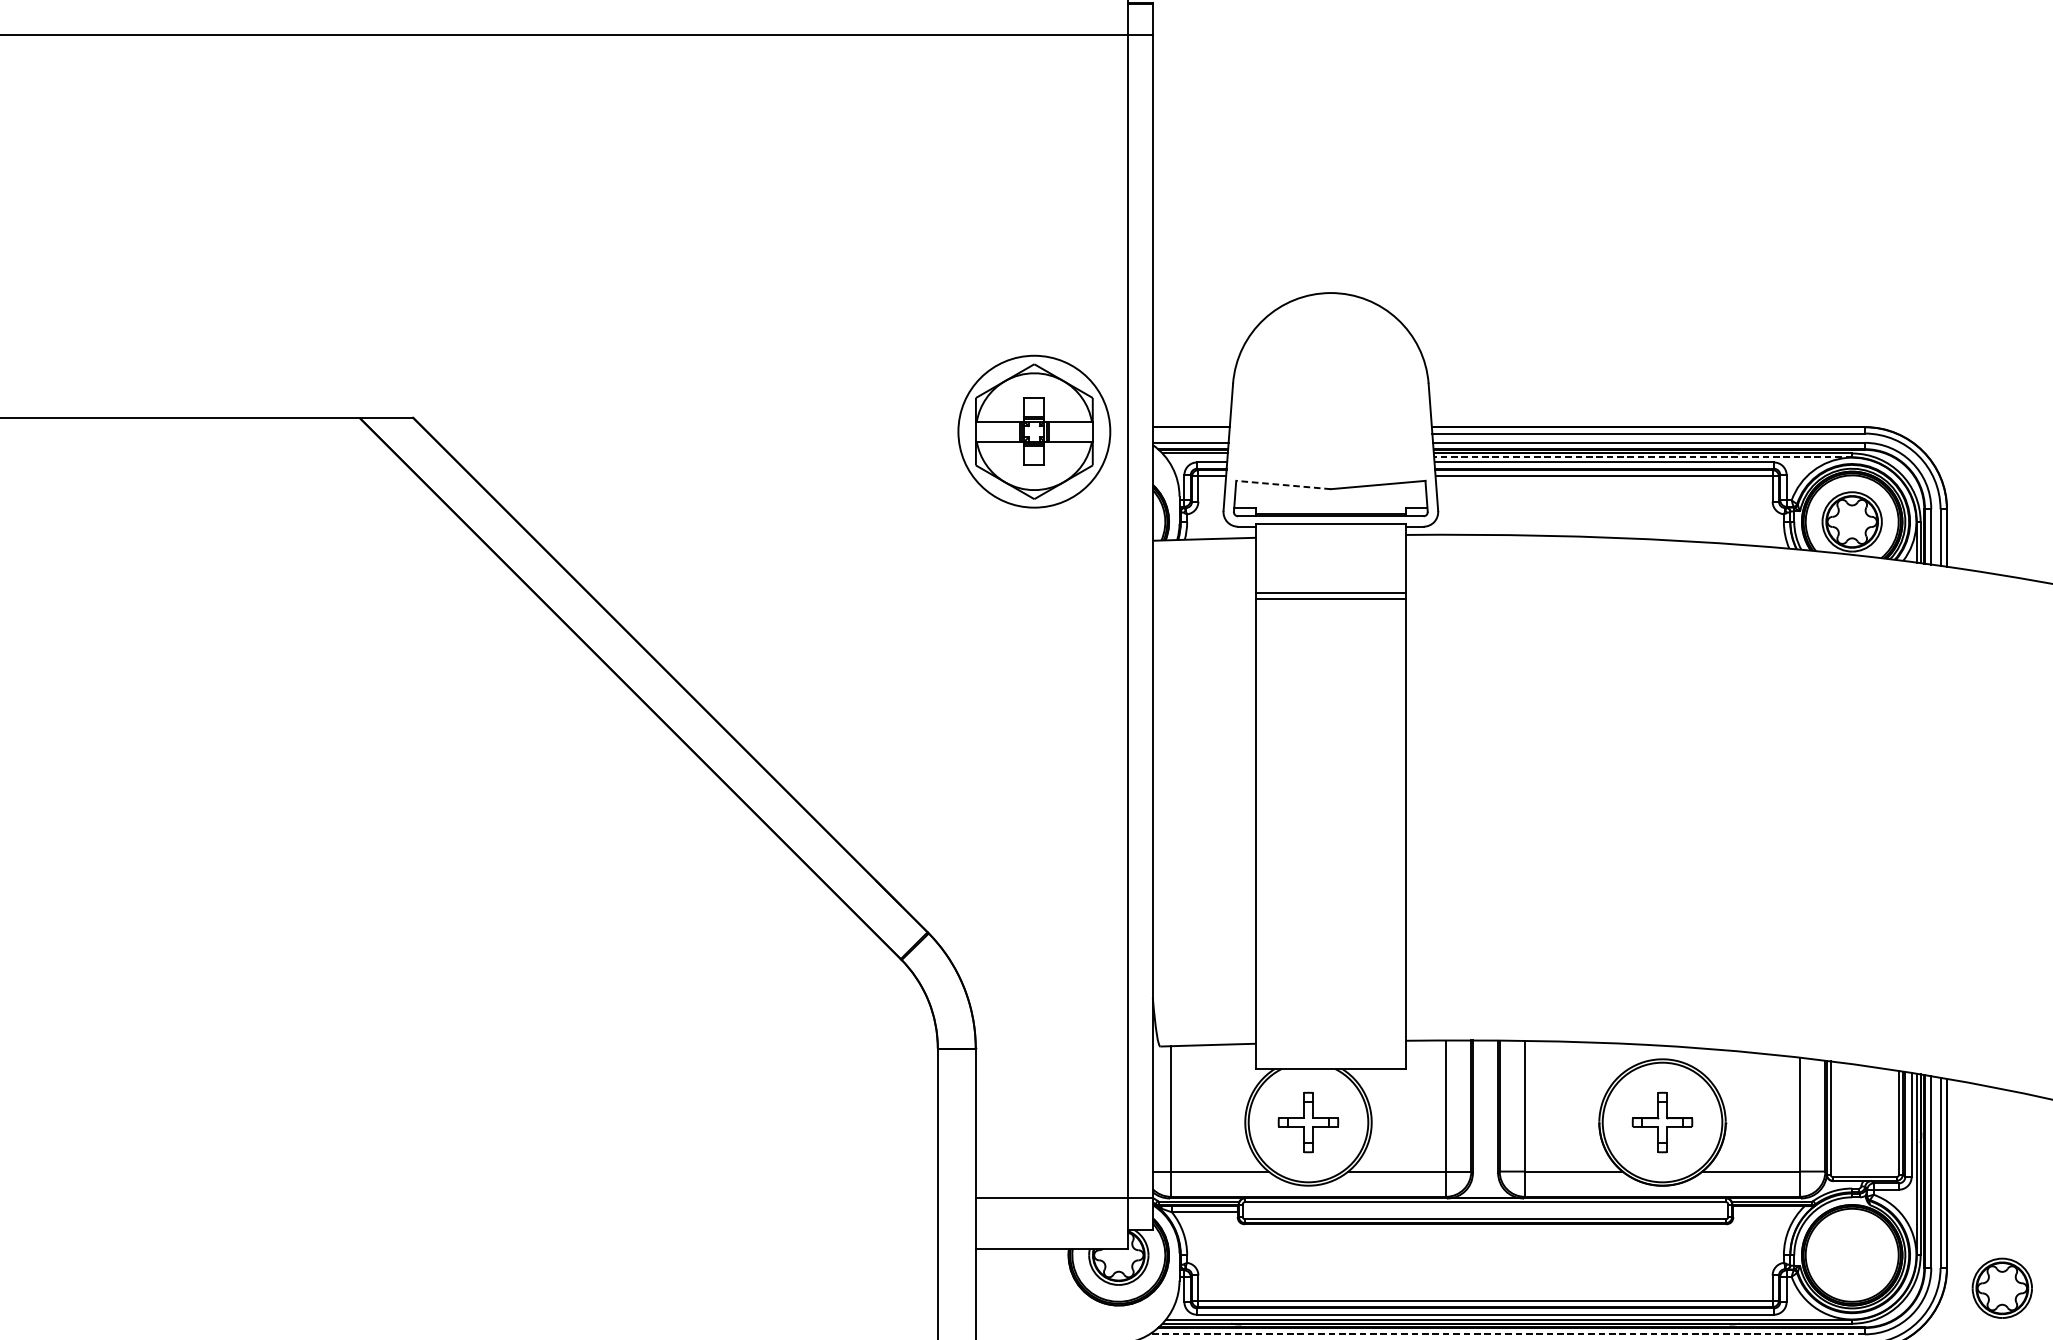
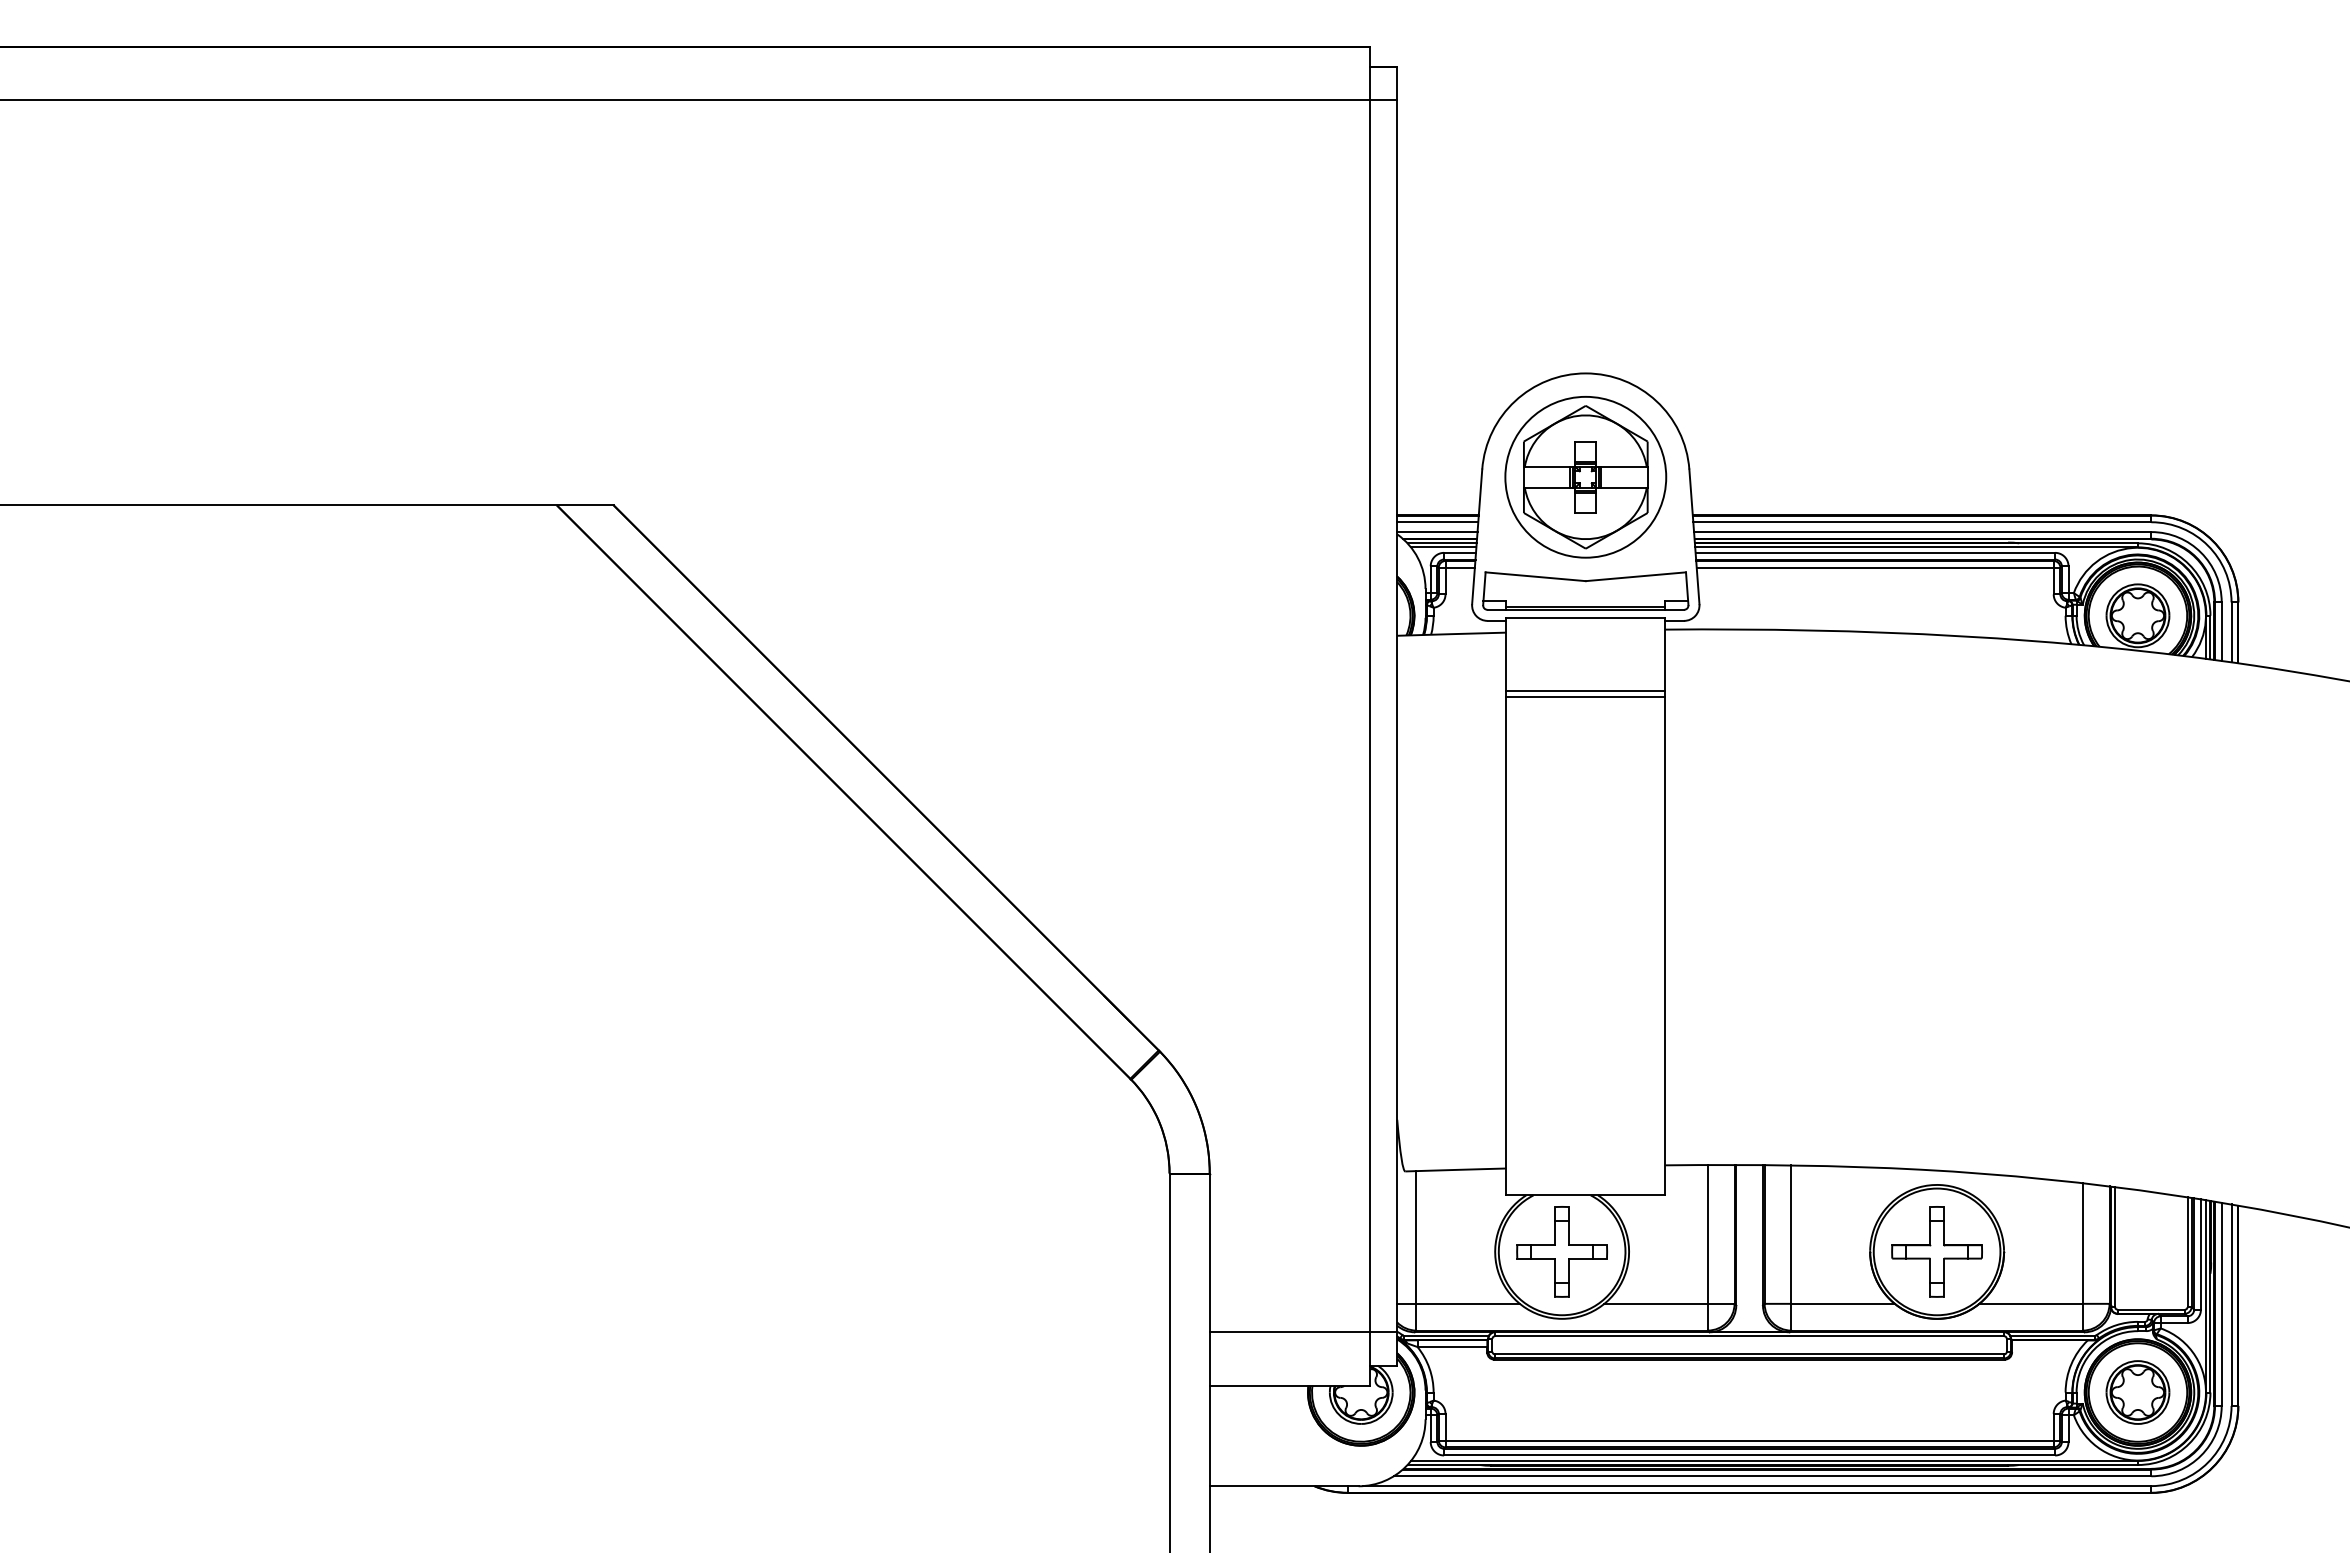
part: (1034, 431) -> (1585, 477), moved
line: (1190, 433) -> (1437, 522), added
line: (1196, 457) -> (1443, 547), added
line: (1643, 457) -> (1916, 547), dashed -> solid
line: (1283, 484) -> (1535, 576), dashed -> solid
part: (1307, 1122) -> (1561, 1251), size x1.43
part: (1661, 1122) -> (1936, 1251), size x1.43
part: (2001, 1288) -> (2137, 1392), moved
line: (1507, 1334) -> (1772, 1476), dashed -> solid

